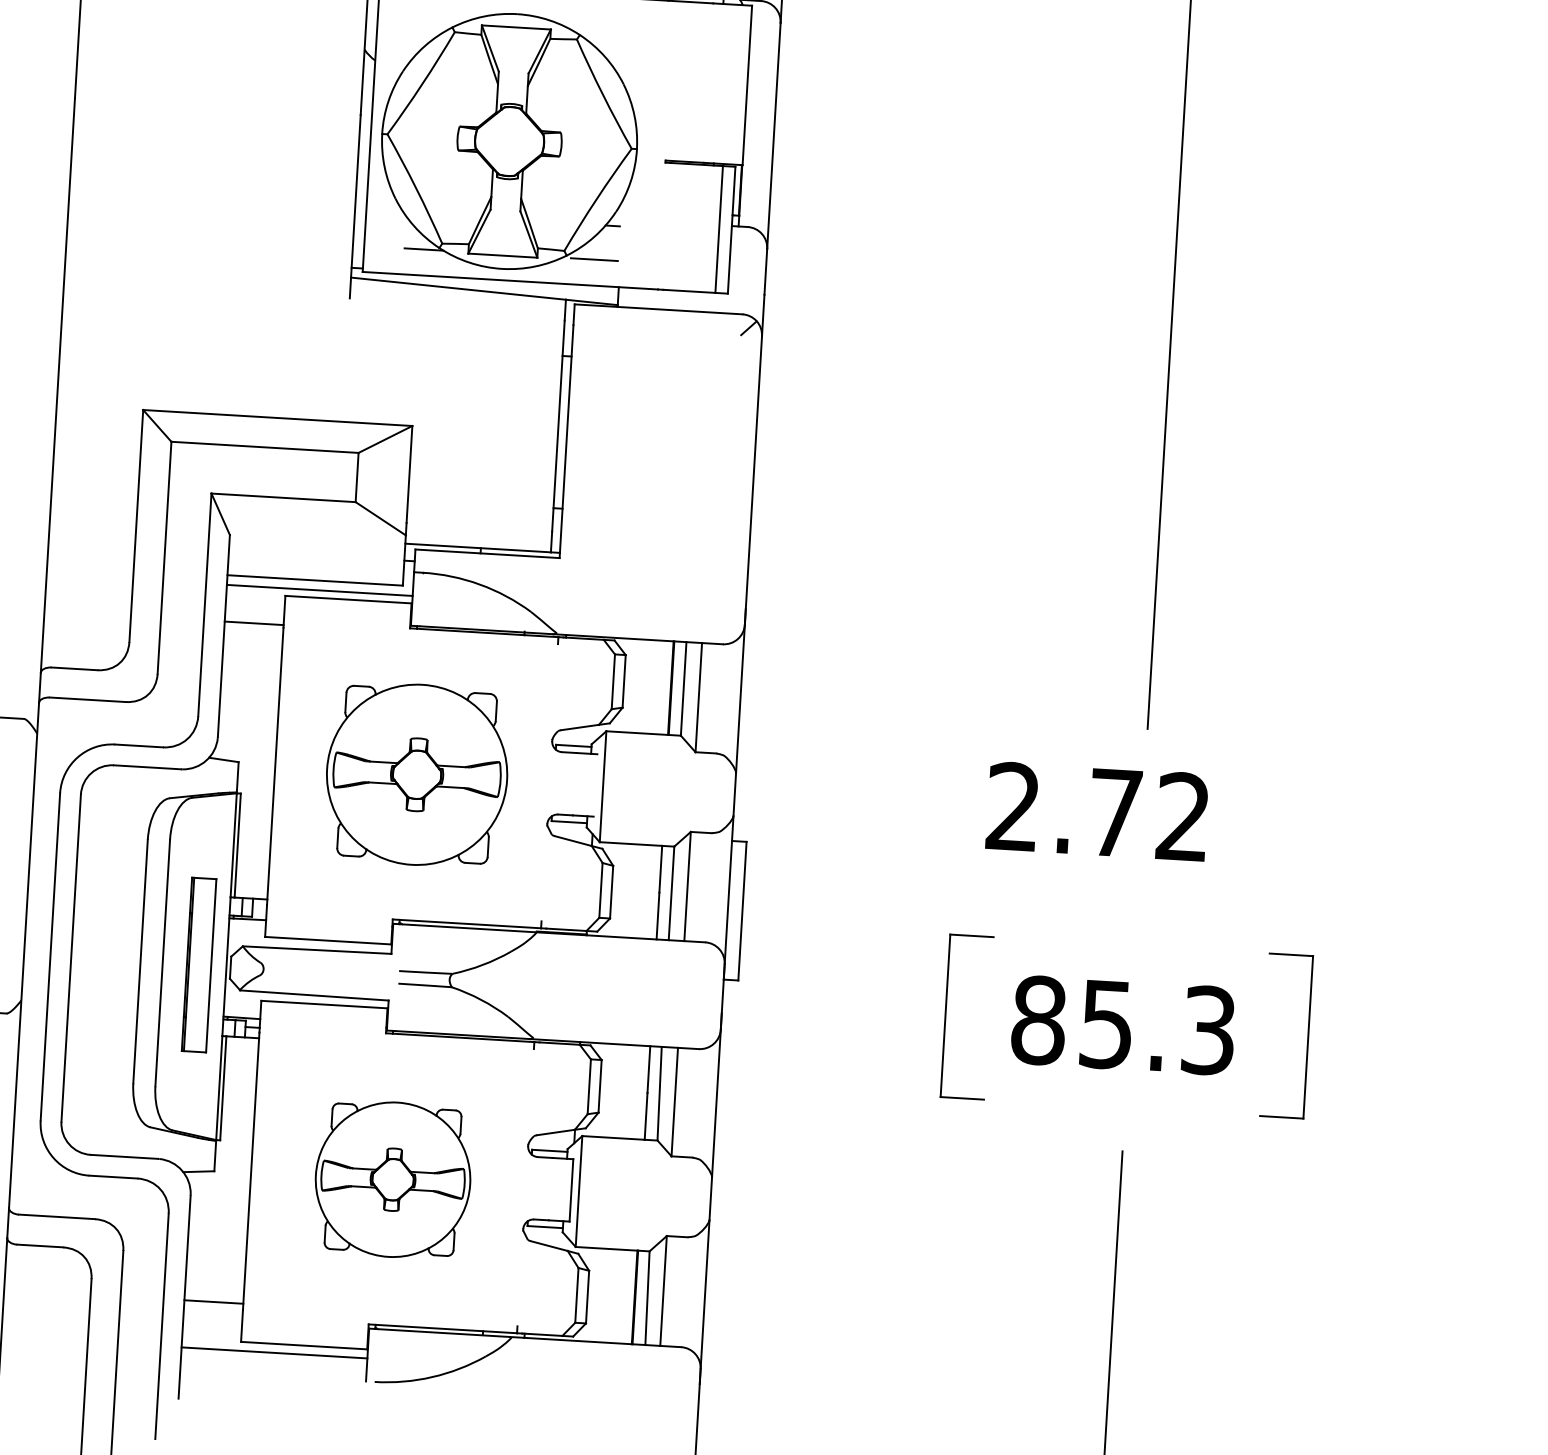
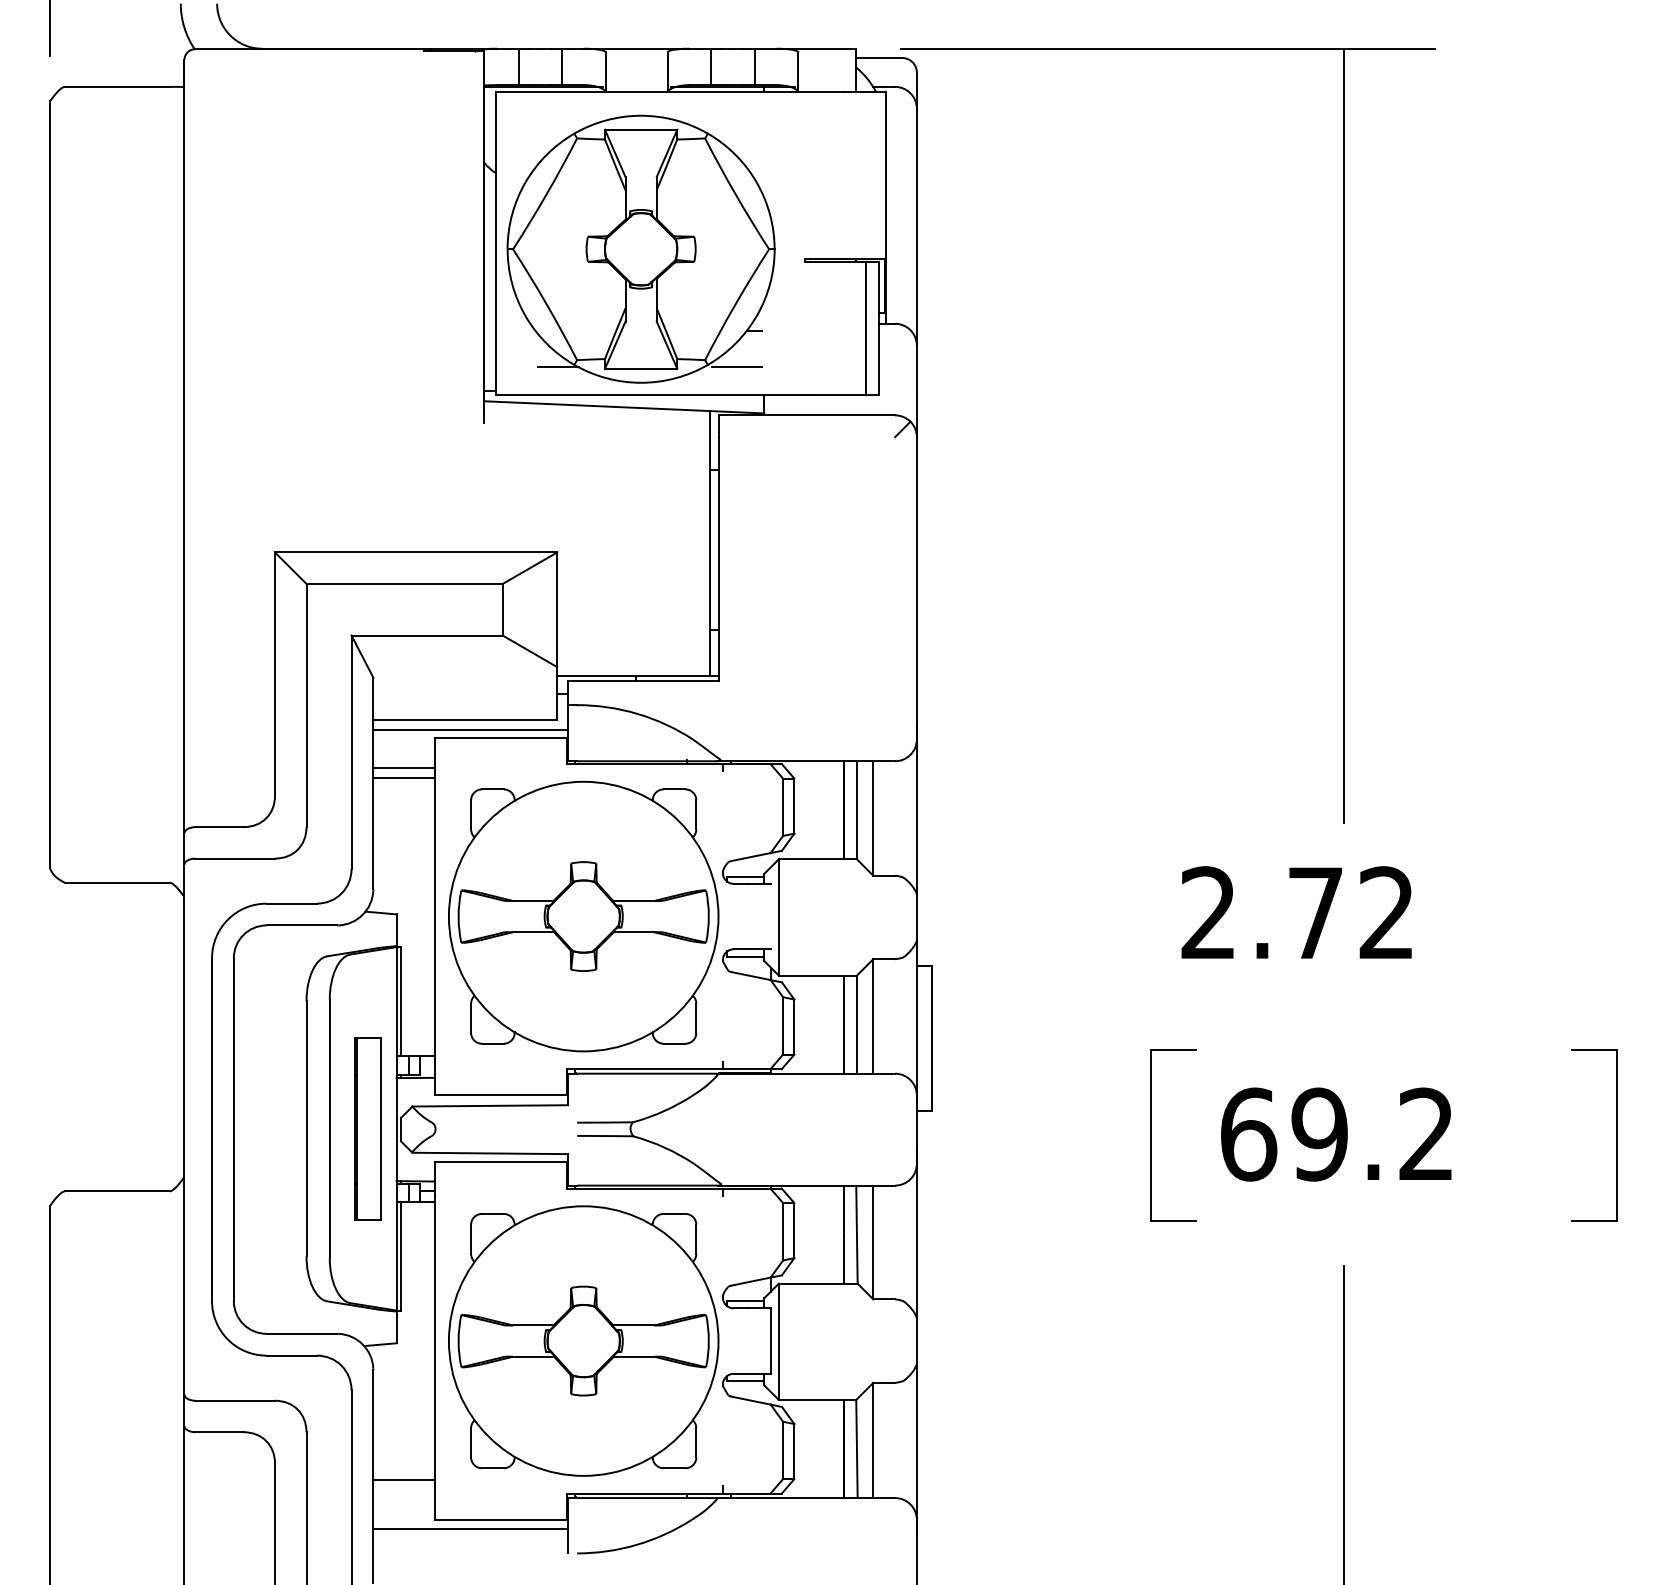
line: (253, 632) -> (404, 777), added
part: (416, 774) -> (583, 916), size x1.43
text: (1122, 1025) -> (1336, 1134), 85.3 -> 69.2
part: (1307, 1037) -> (1616, 1135), moved
part: (392, 1179) -> (583, 1340), size x1.67

